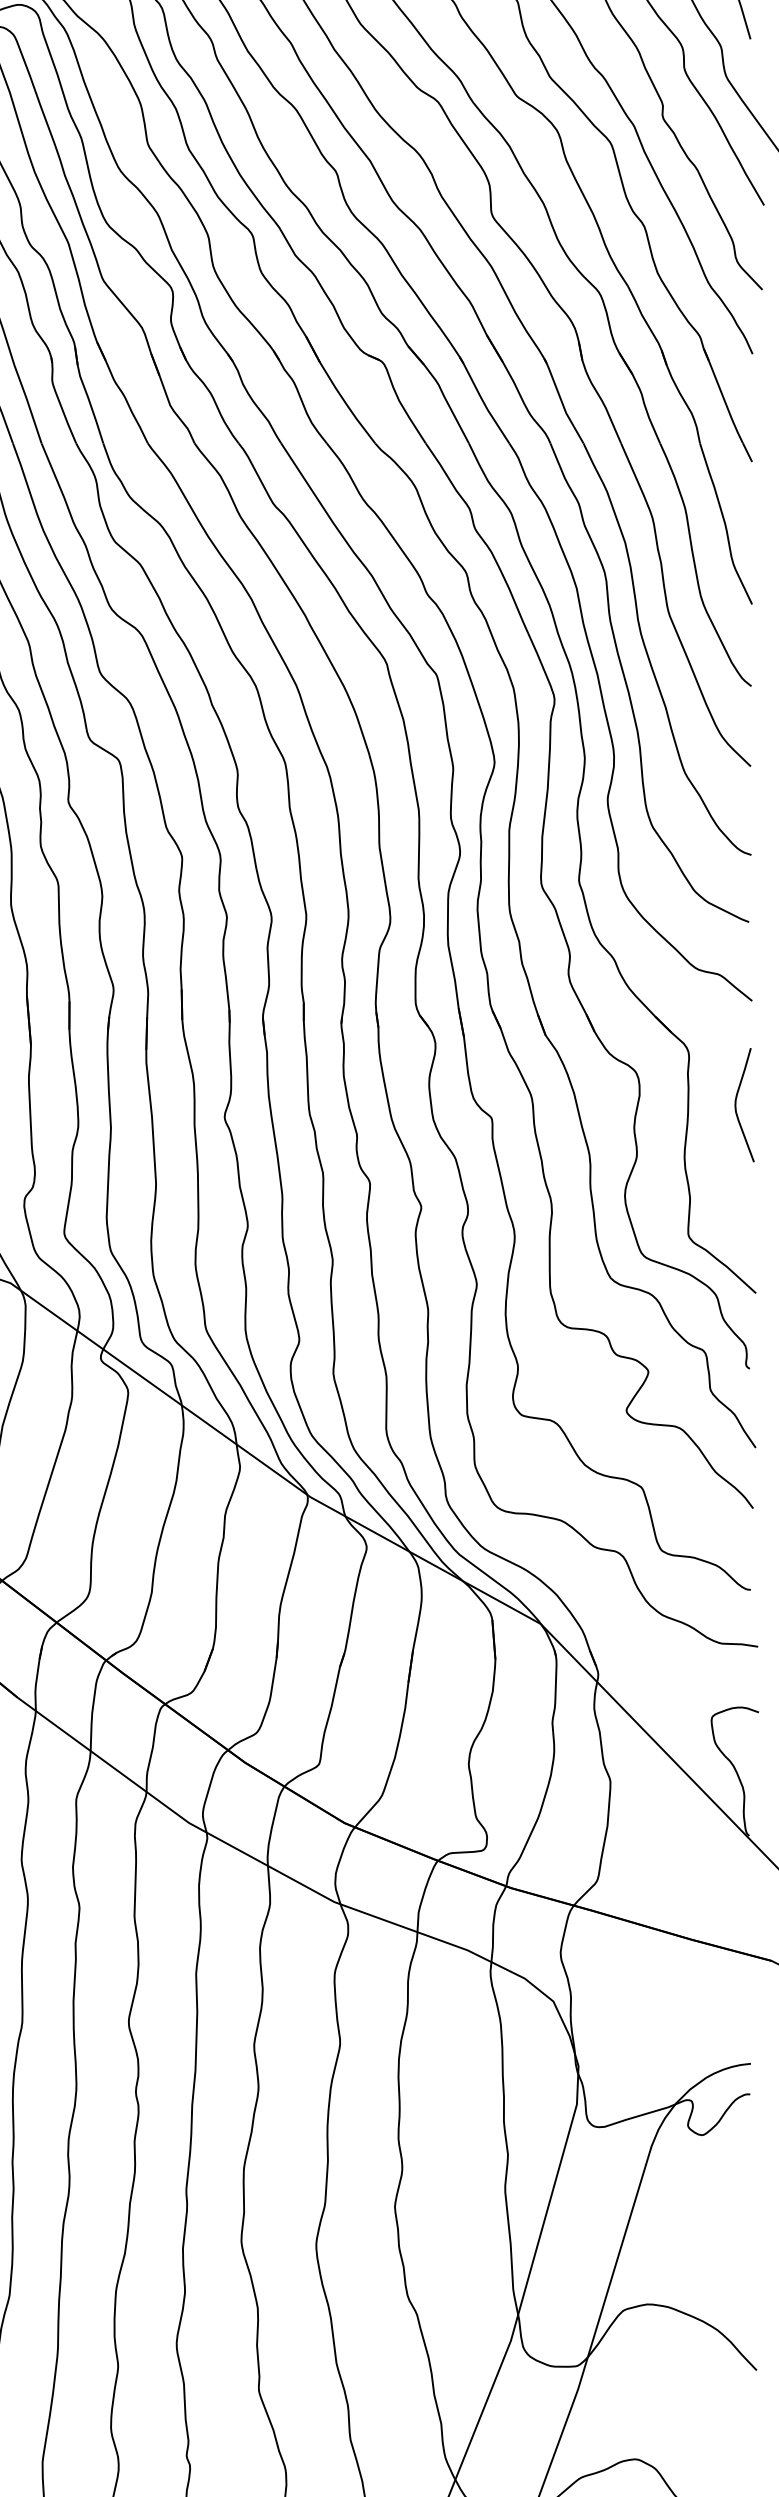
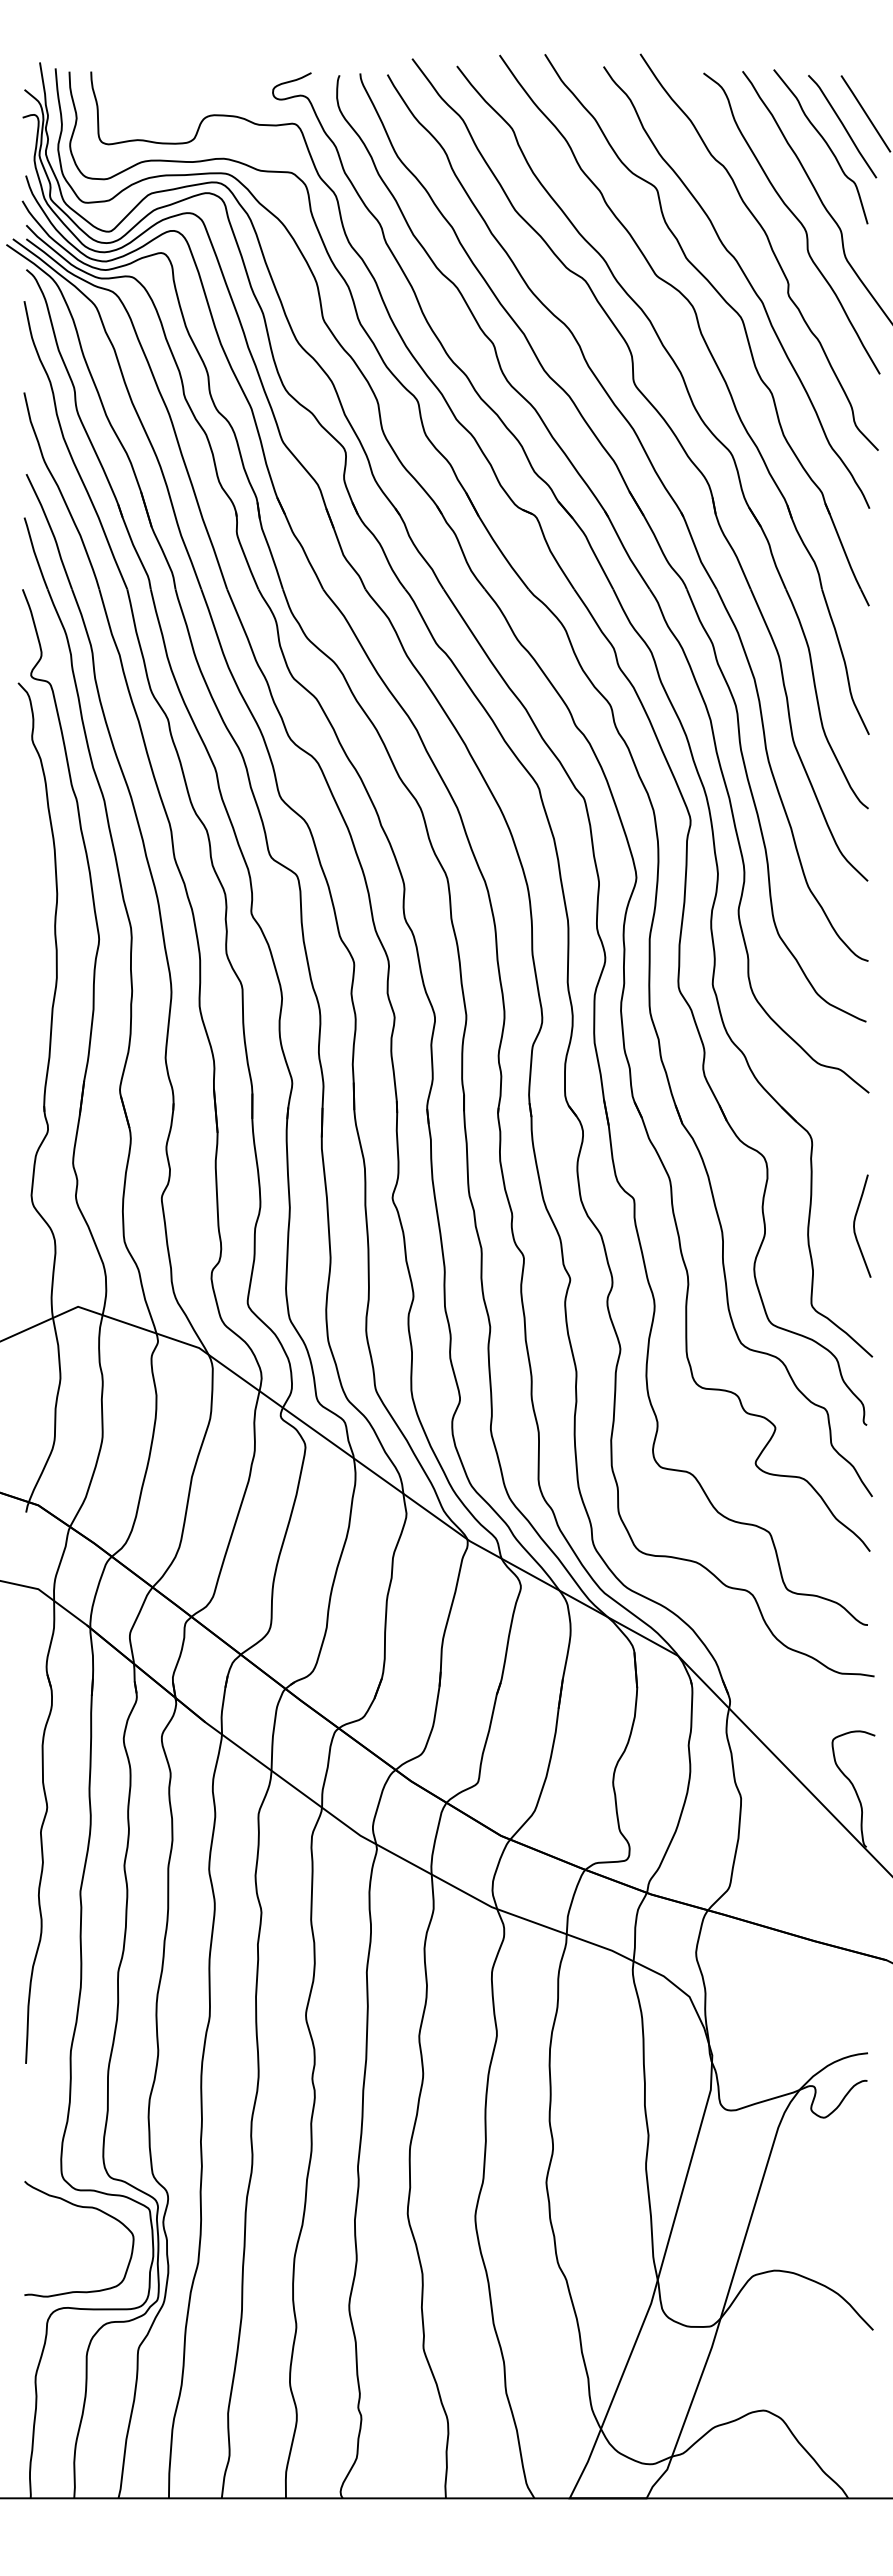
curve: (737, 1102) -> (855, 1223), moved

